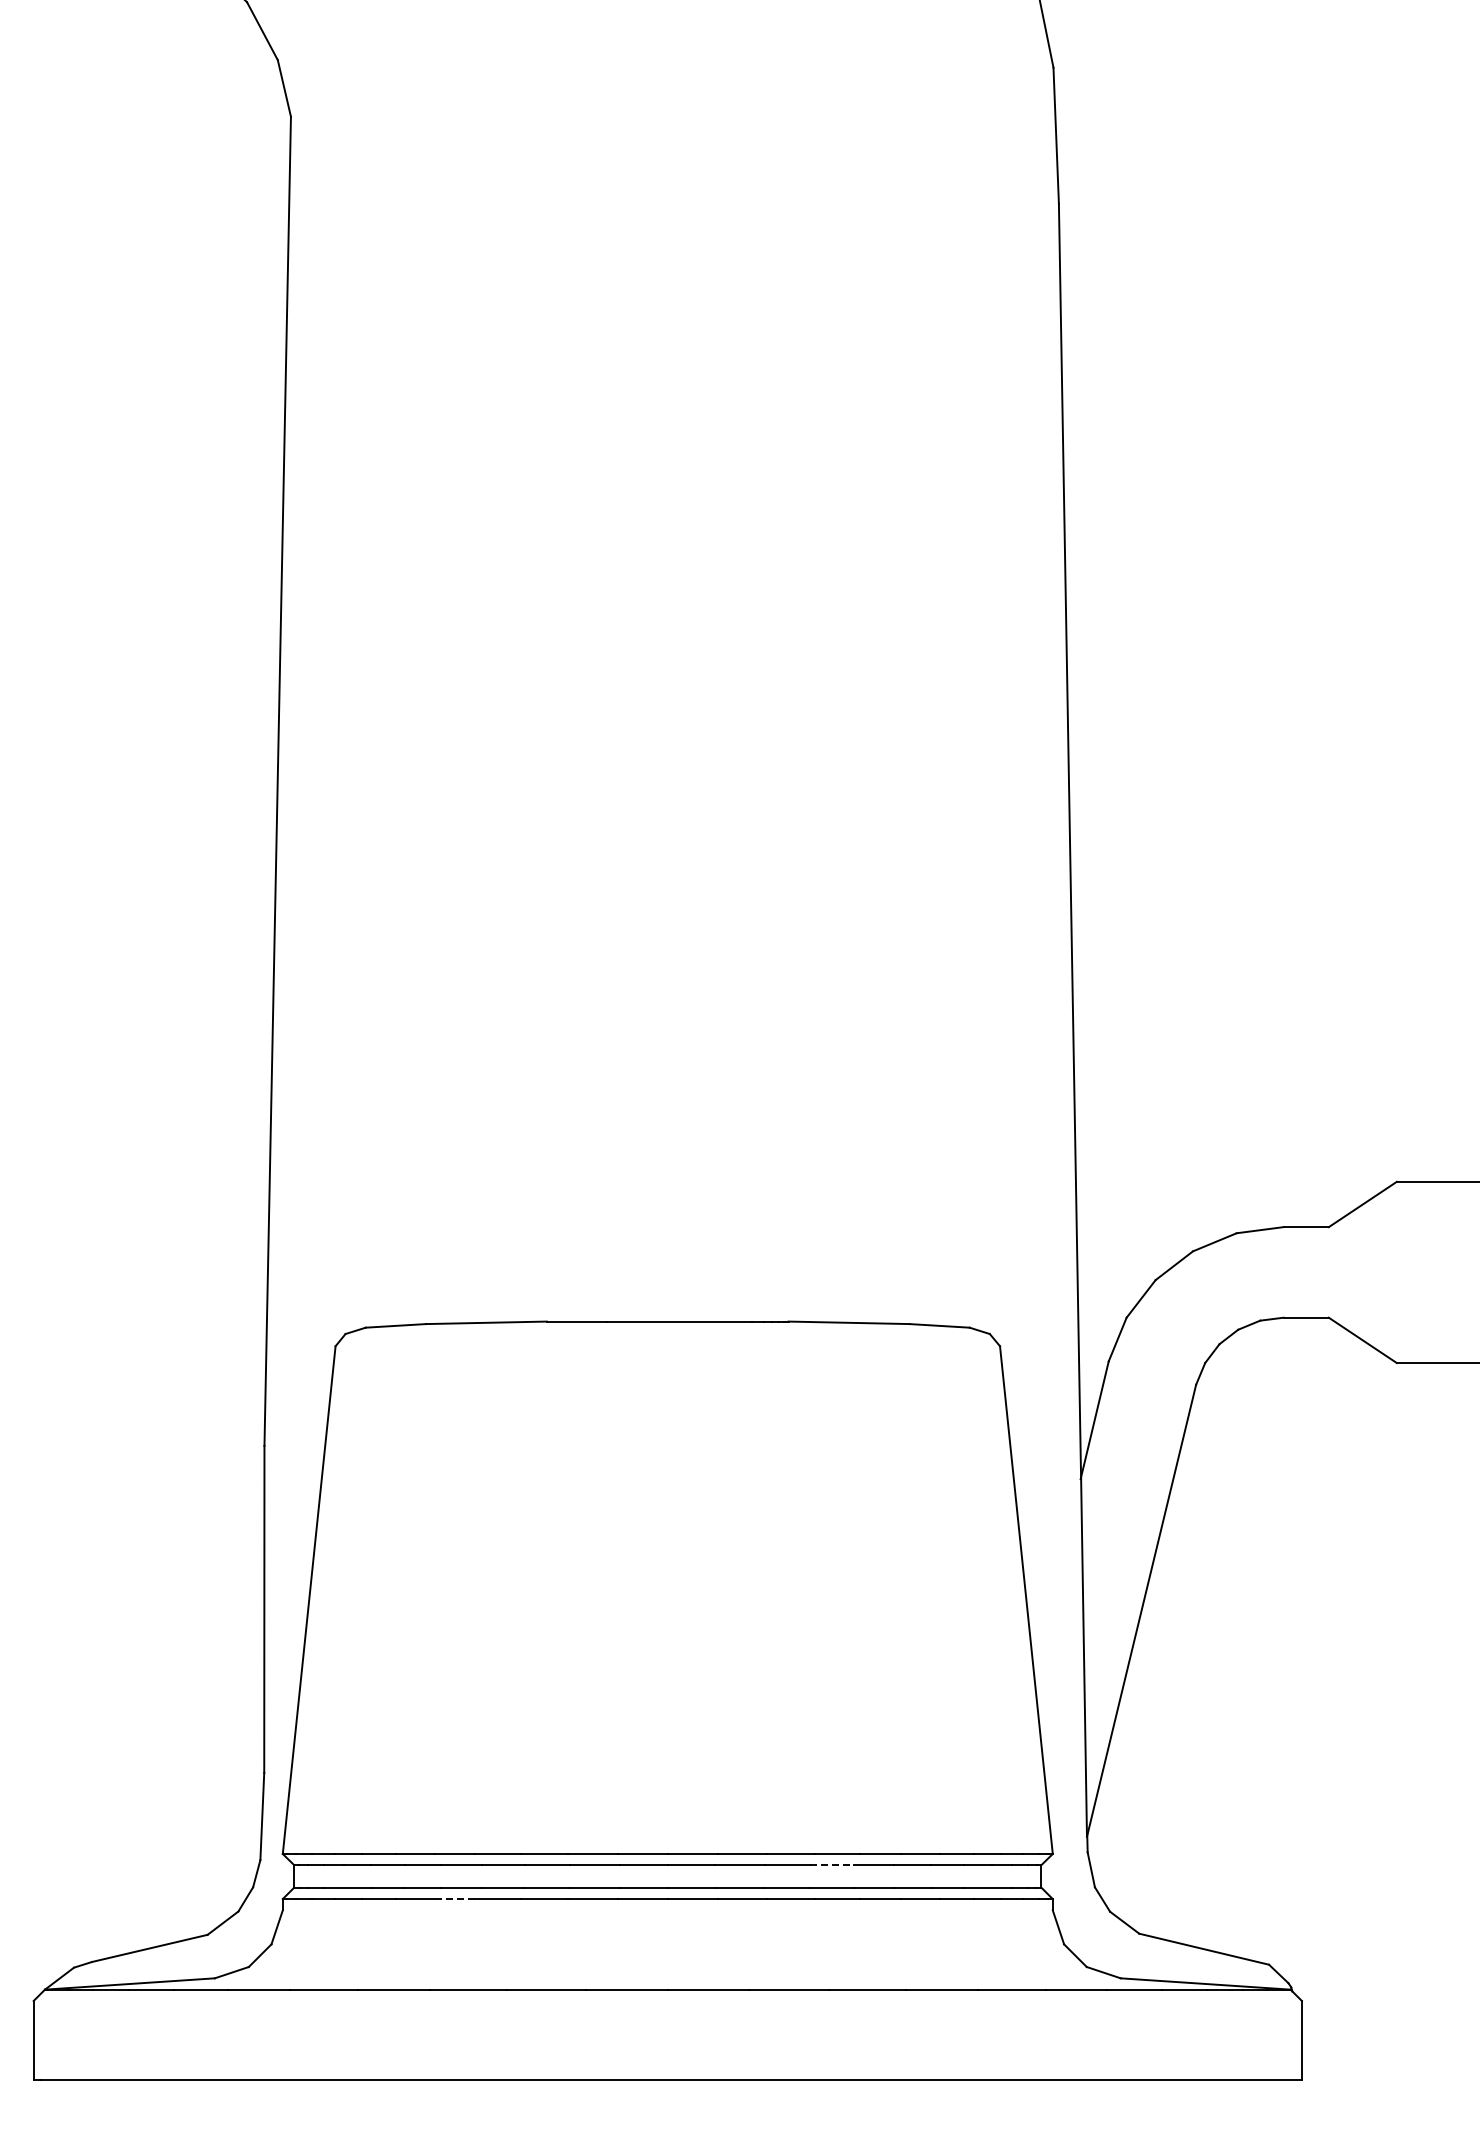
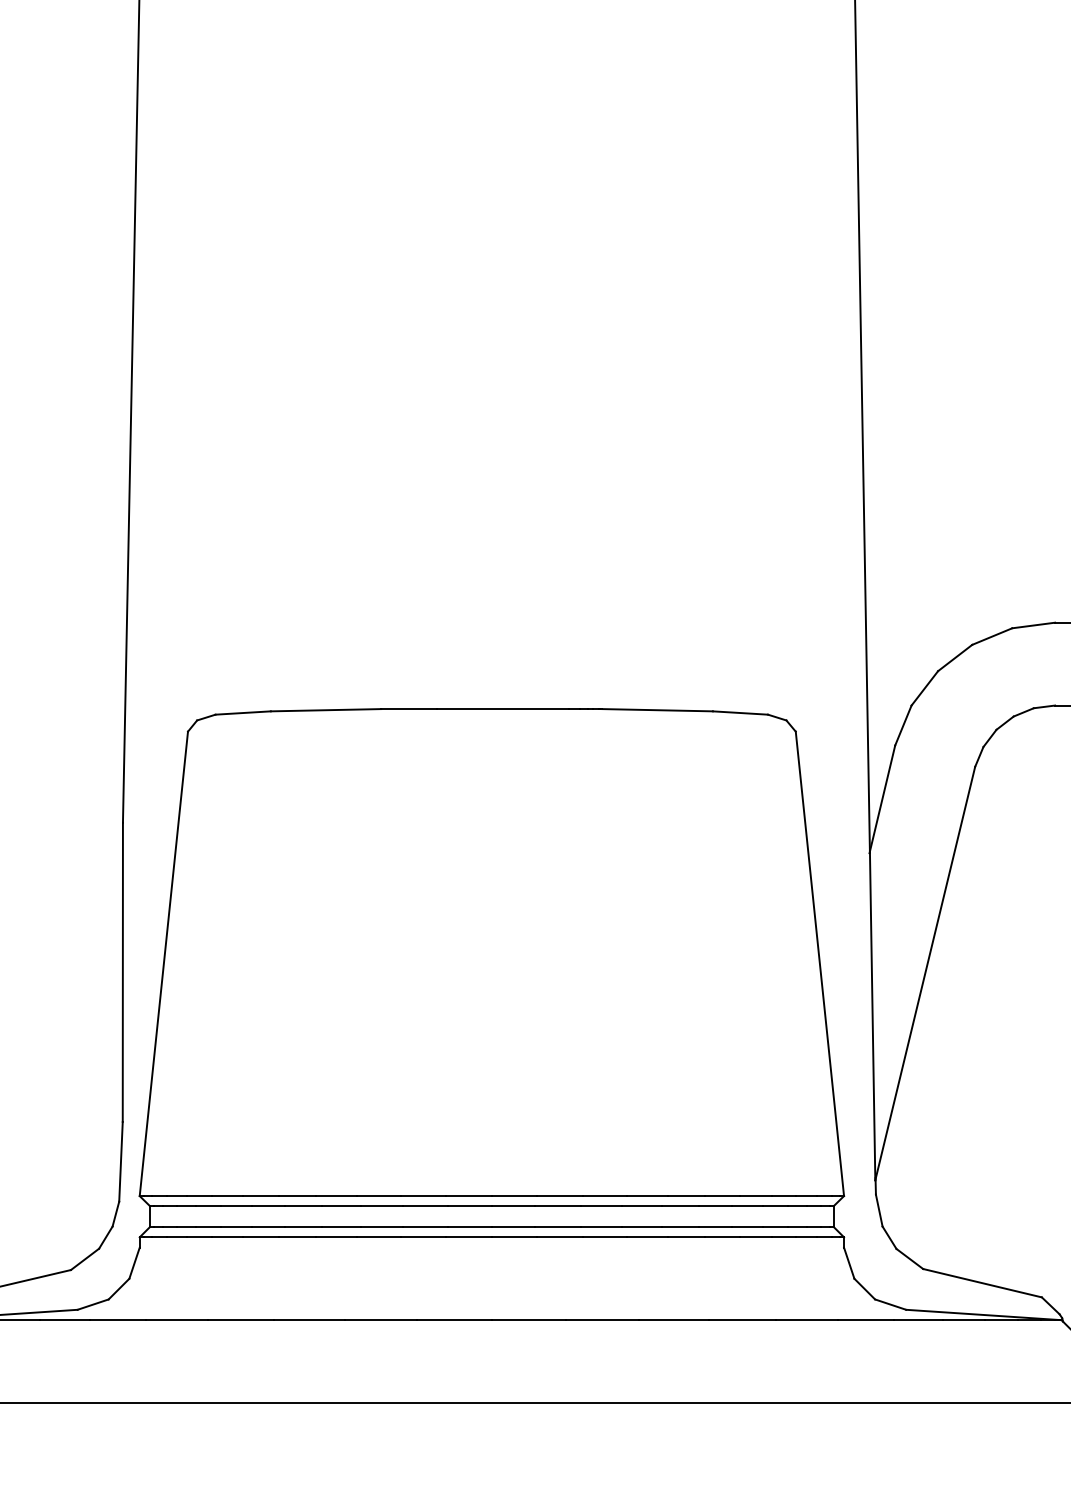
line: (831, 1865) -> (641, 1206), dashed -> solid
line: (455, 1899) -> (297, 1237), dashed -> solid

